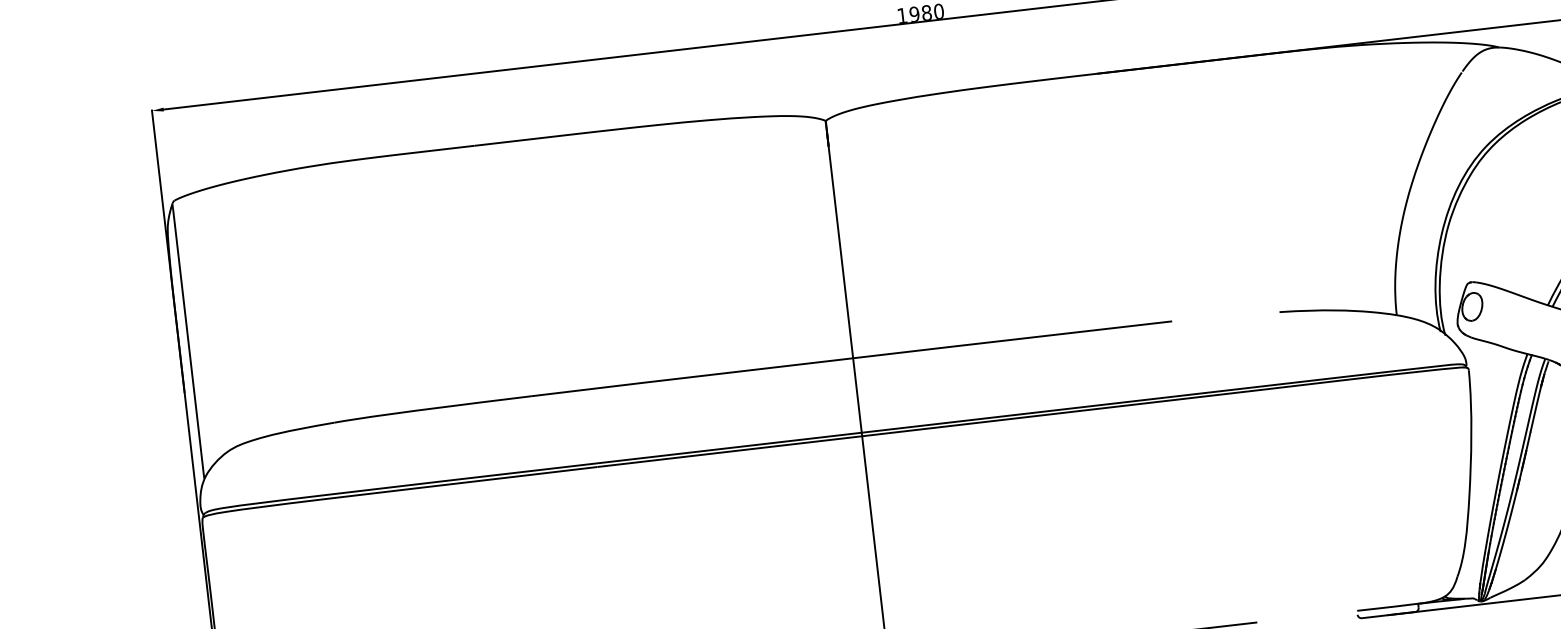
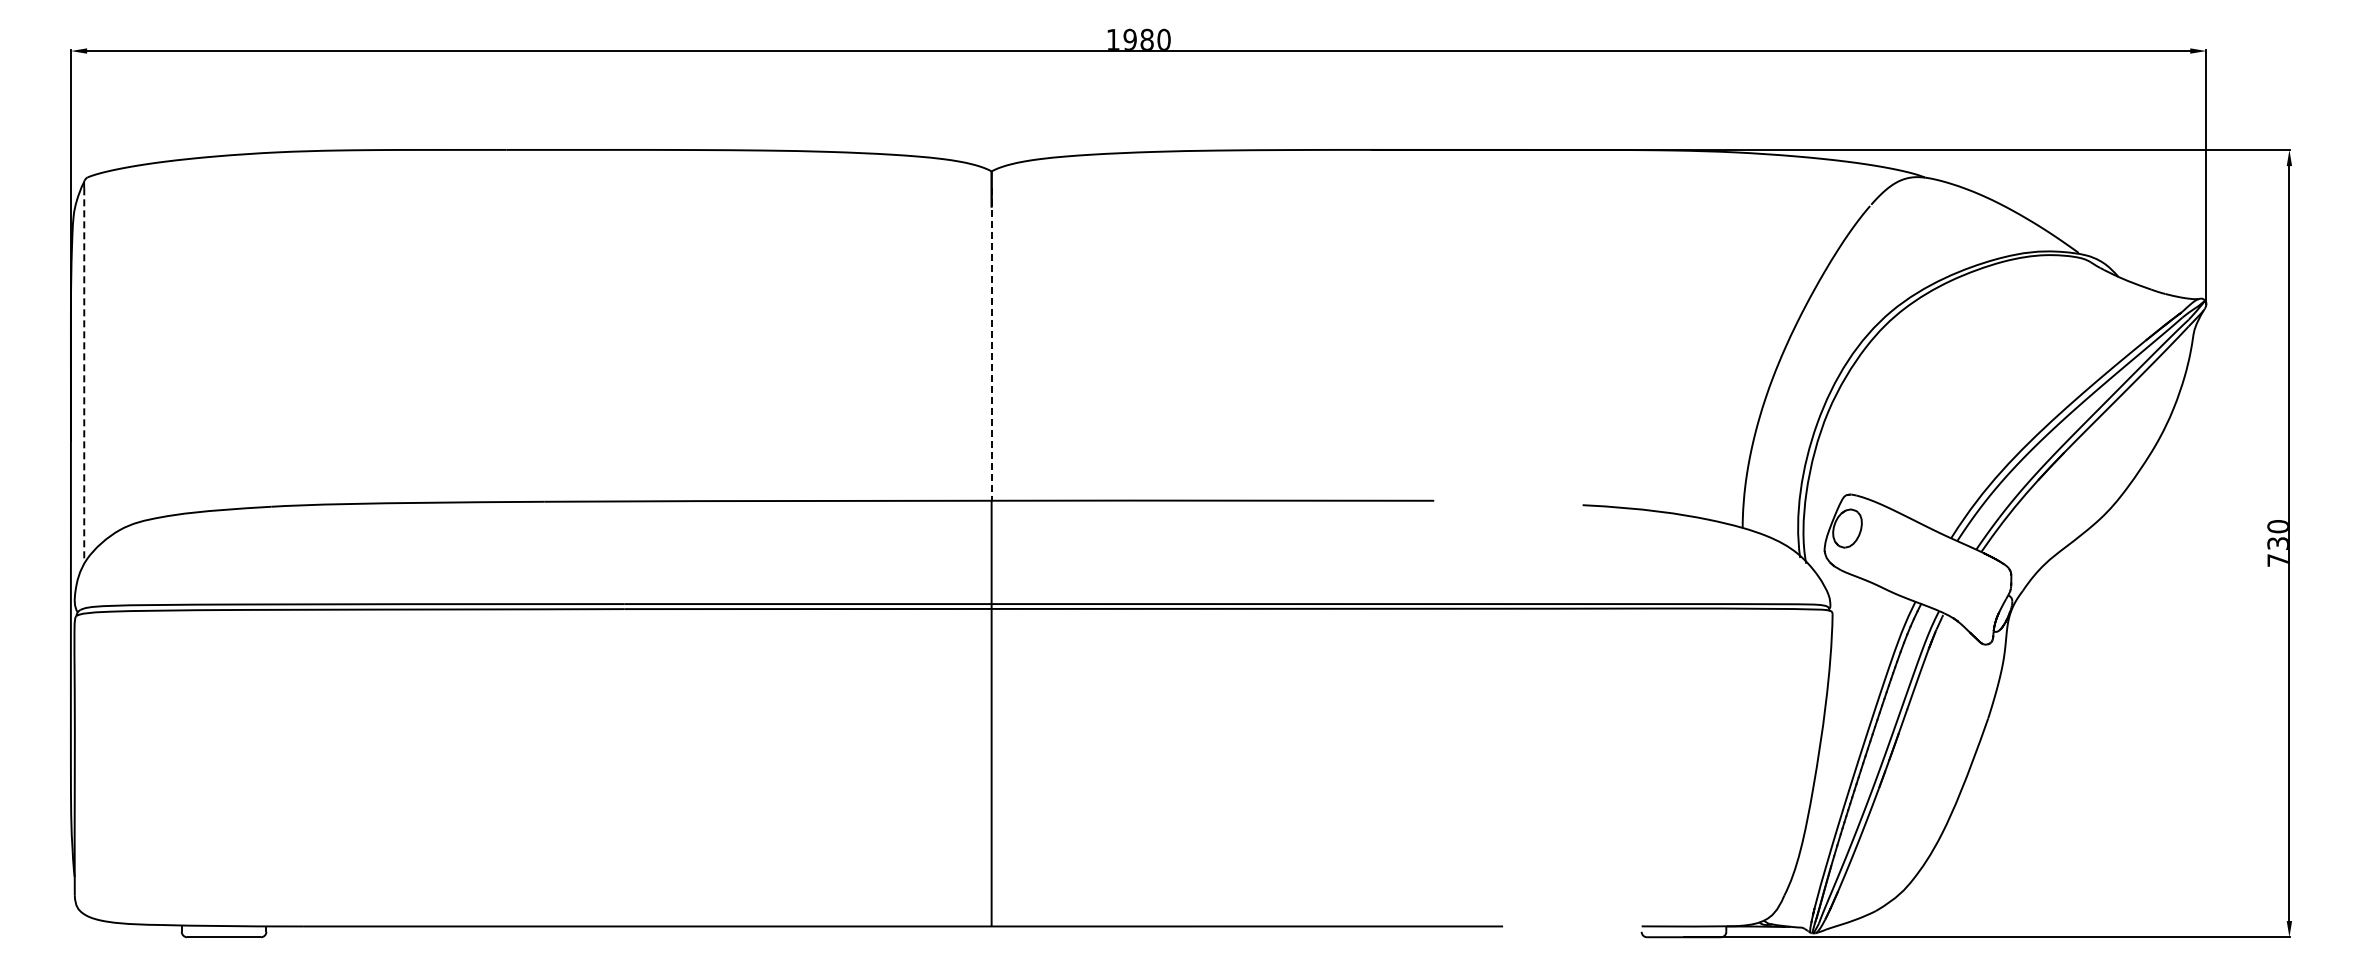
line: (840, 245) -> (991, 344), solid -> dashed
line: (188, 343) -> (84, 375), solid -> dashed

